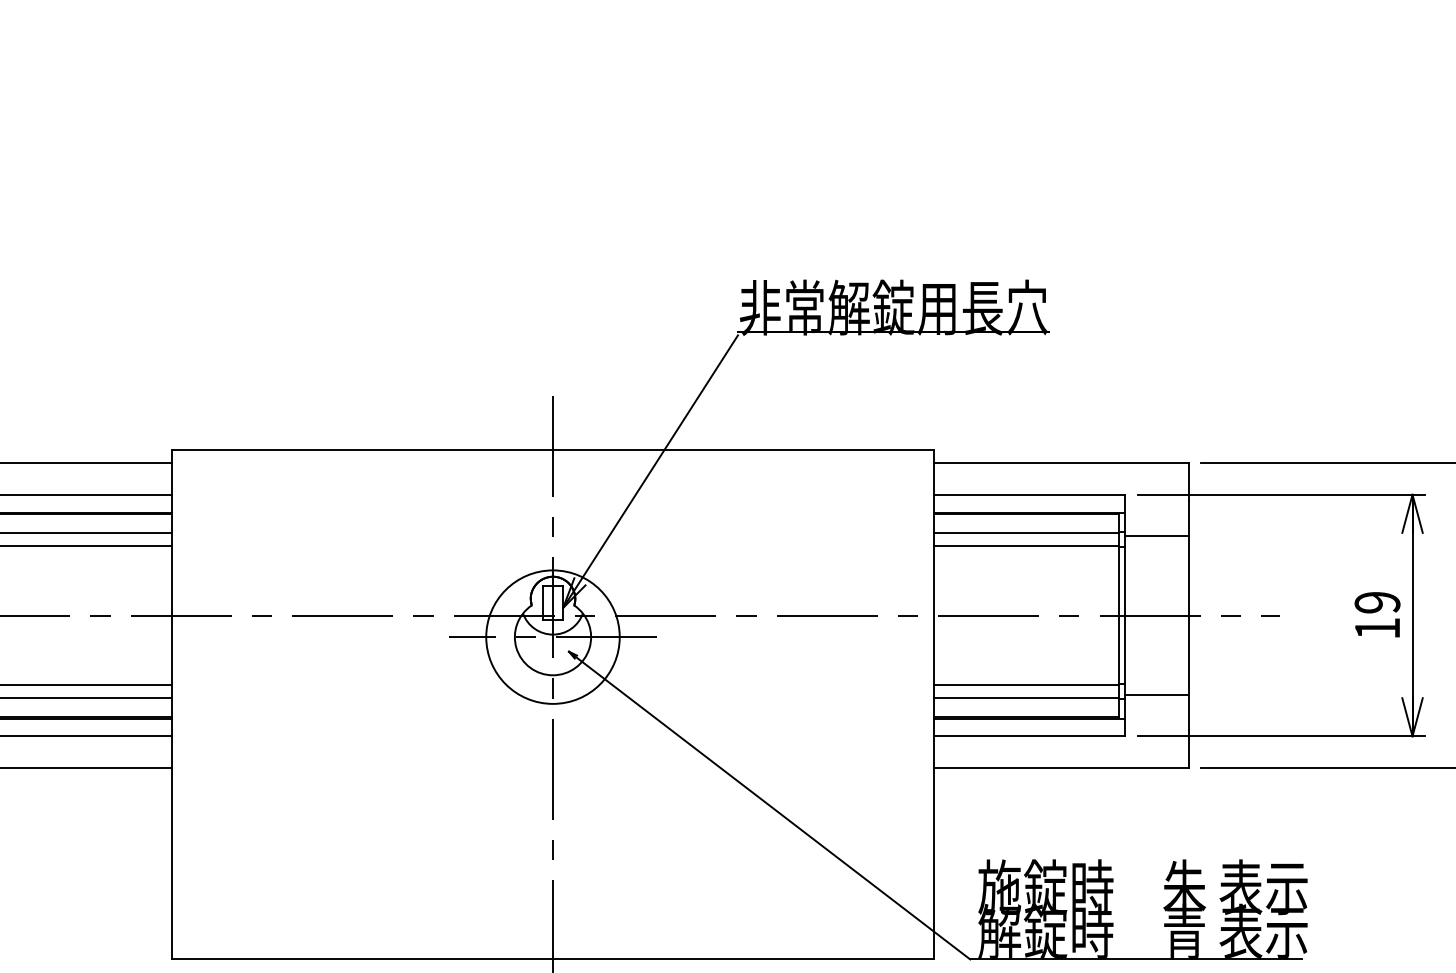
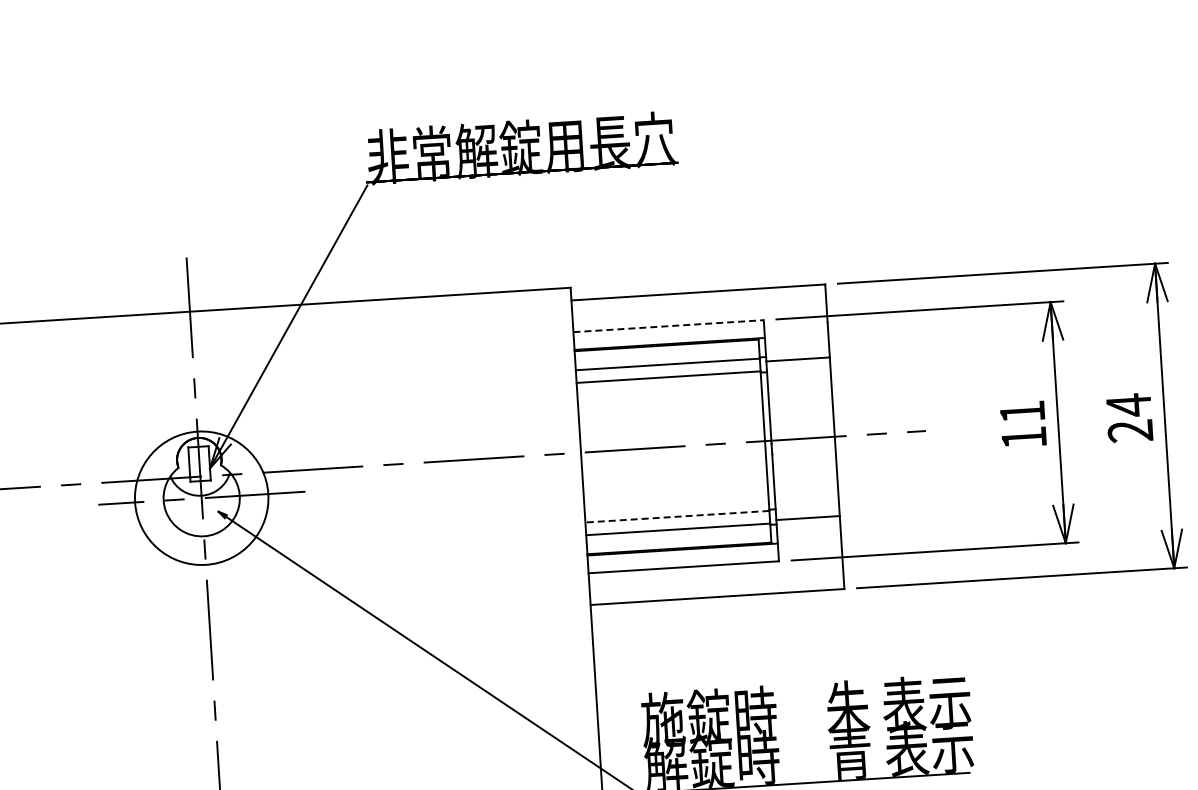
line: (1030, 494) -> (669, 325), solid -> dashed
text: (1377, 602) -> (1022, 411), 19 -> 11
line: (1026, 685) -> (677, 516), solid -> dashed

